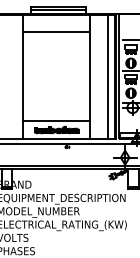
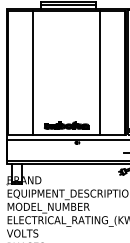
line: (55, 31) -> (65, 27), removed
line: (108, 77) -> (118, 73), removed
line: (56, 121) -> (66, 117), removed

